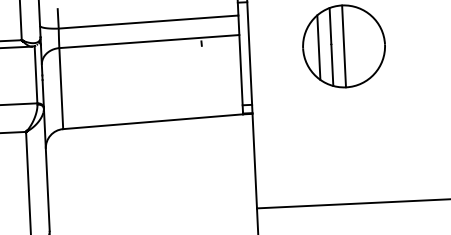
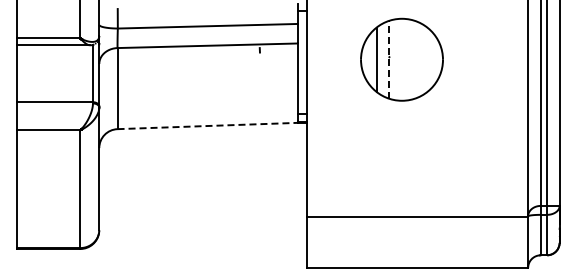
line: (331, 46) -> (389, 59), solid -> dashed
line: (344, 46) -> (402, 59), removed
line: (153, 121) -> (208, 125), solid -> dashed

